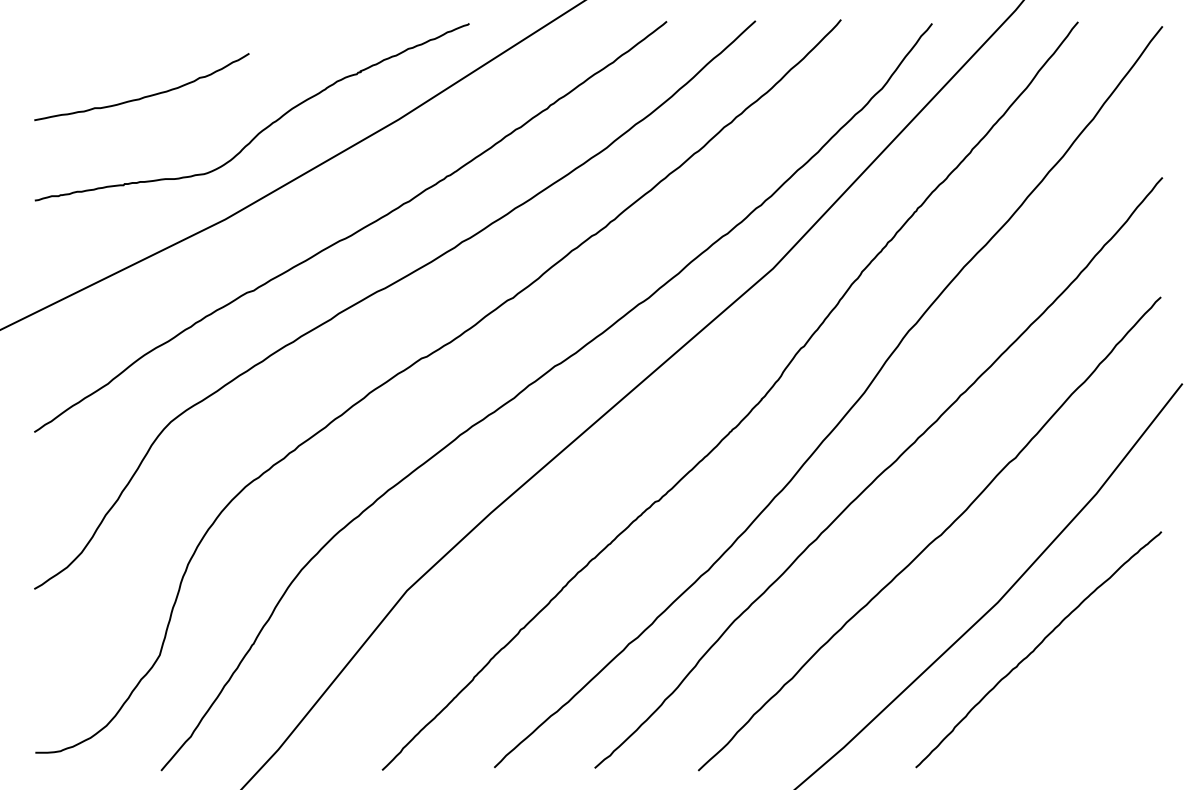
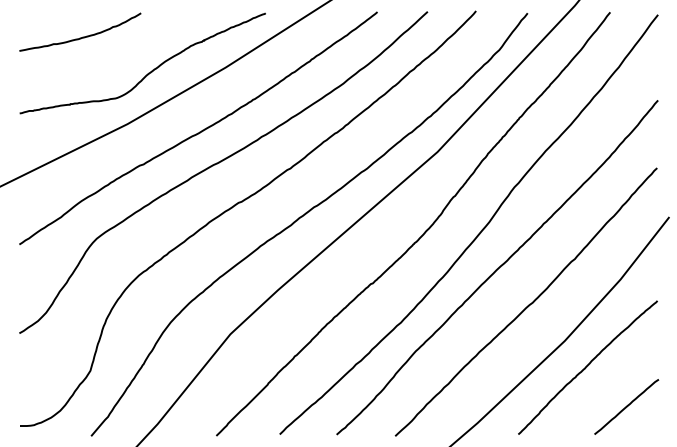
curve: (145, 94) -> (82, 36), moved
line: (1106, 718) -> (626, 406), added

